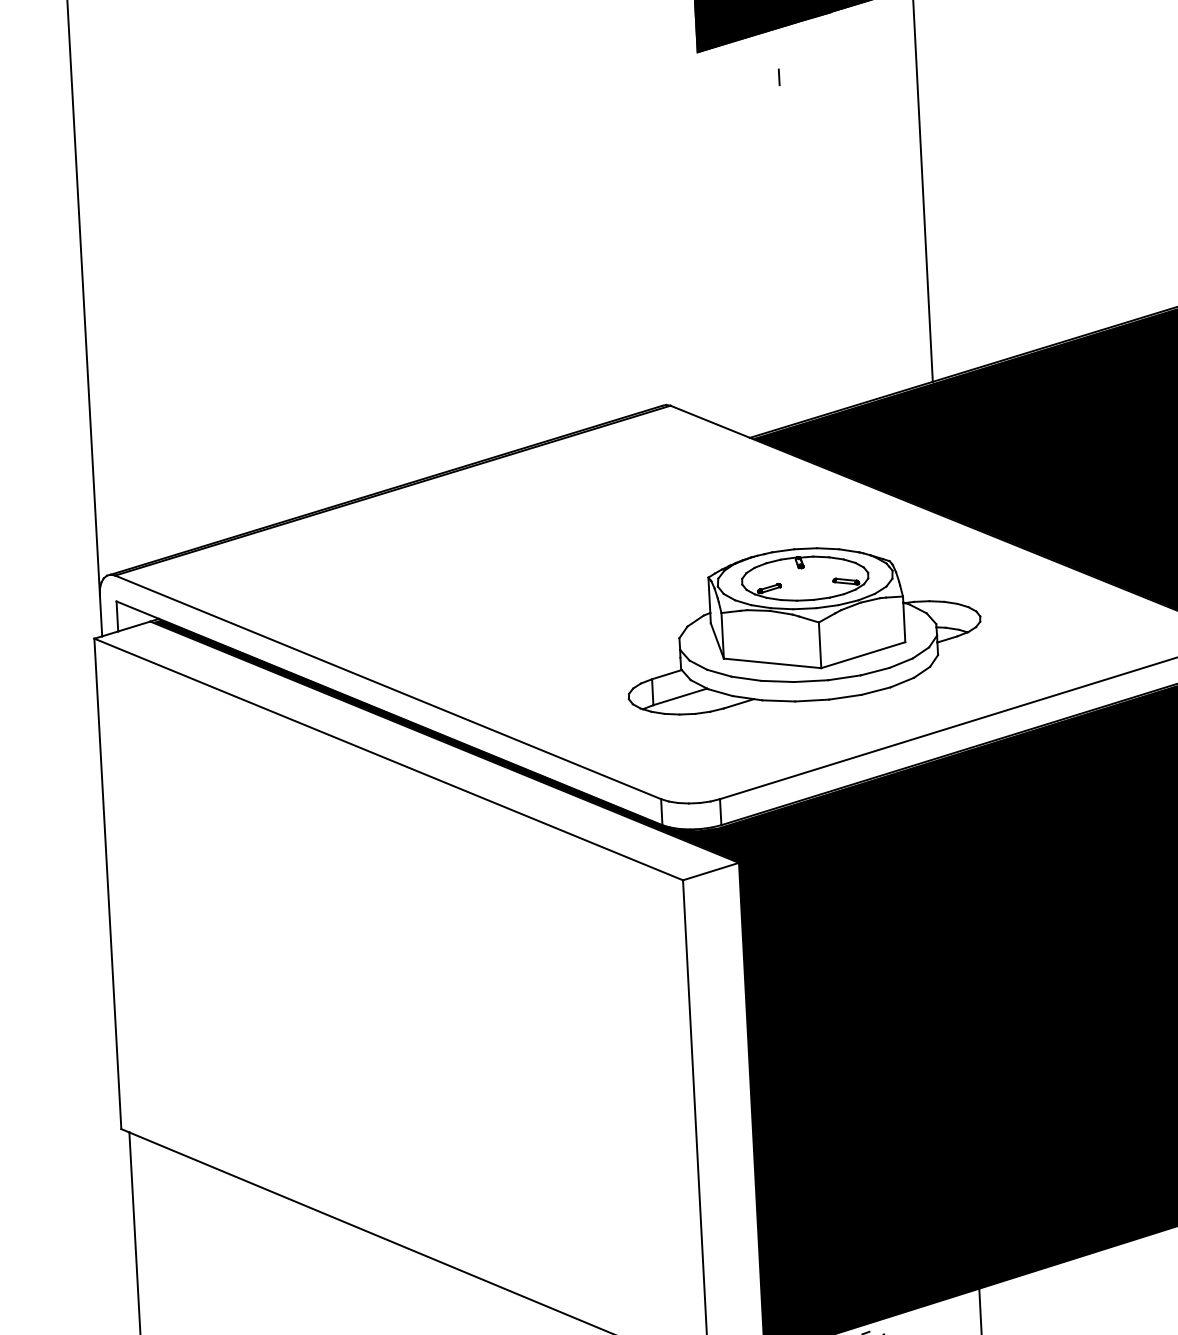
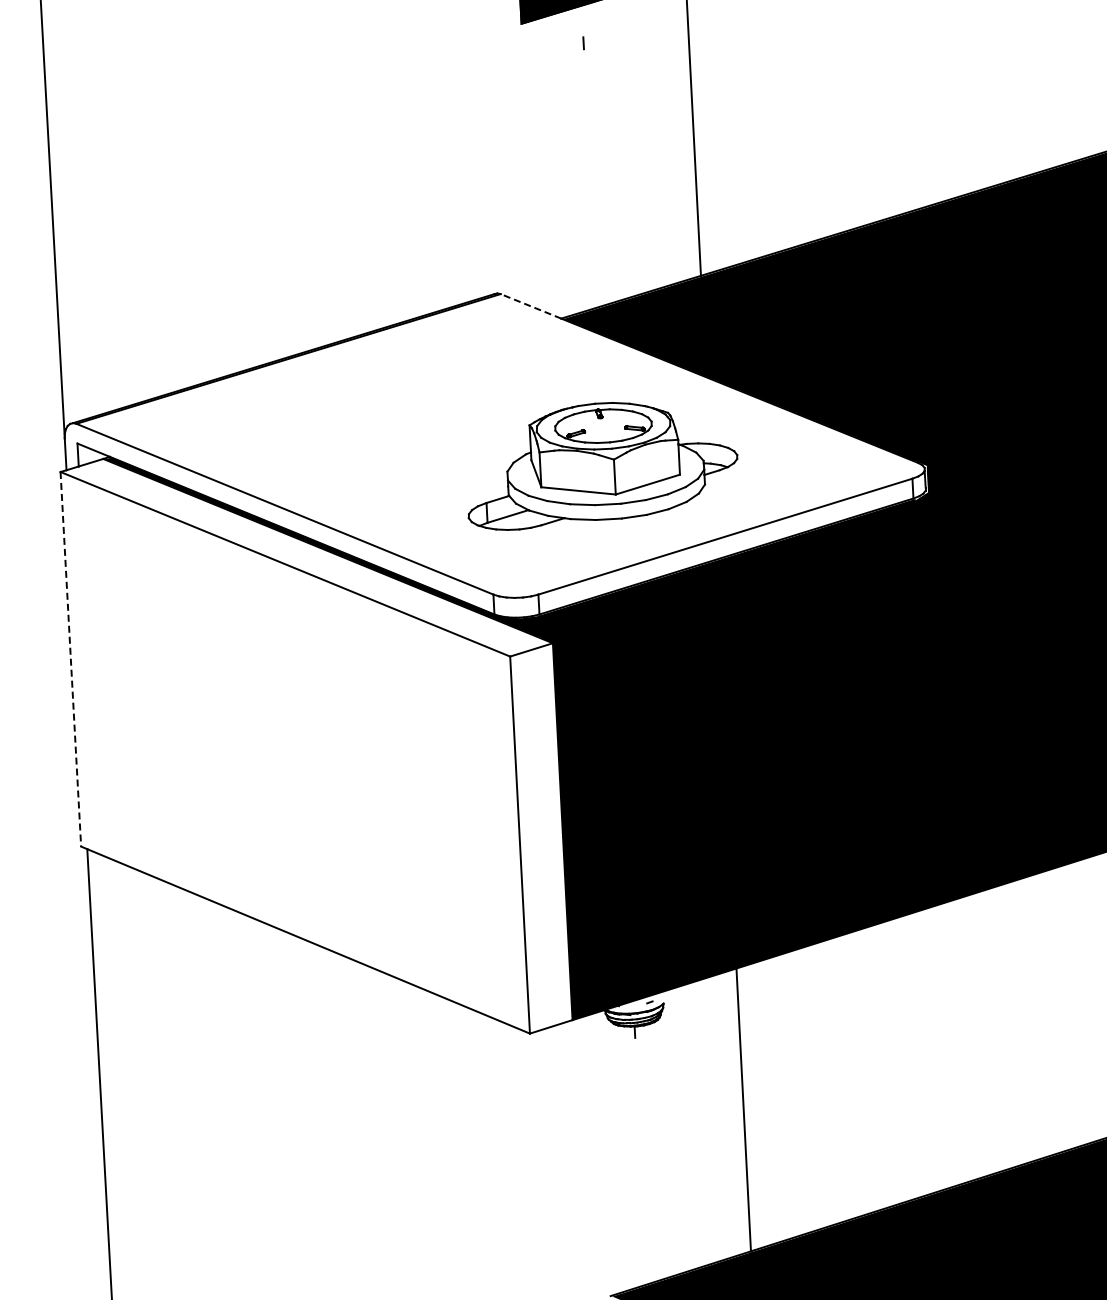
line: (709, 421) -> (530, 306), solid -> dashed
line: (107, 884) -> (70, 659), solid -> dashed

